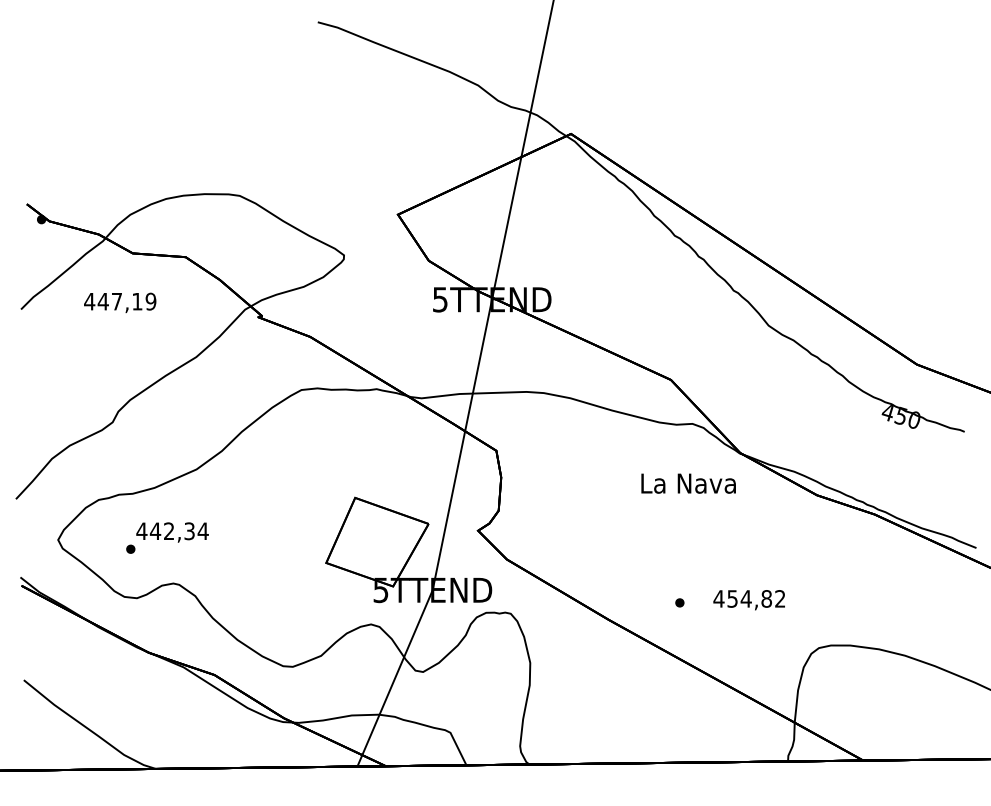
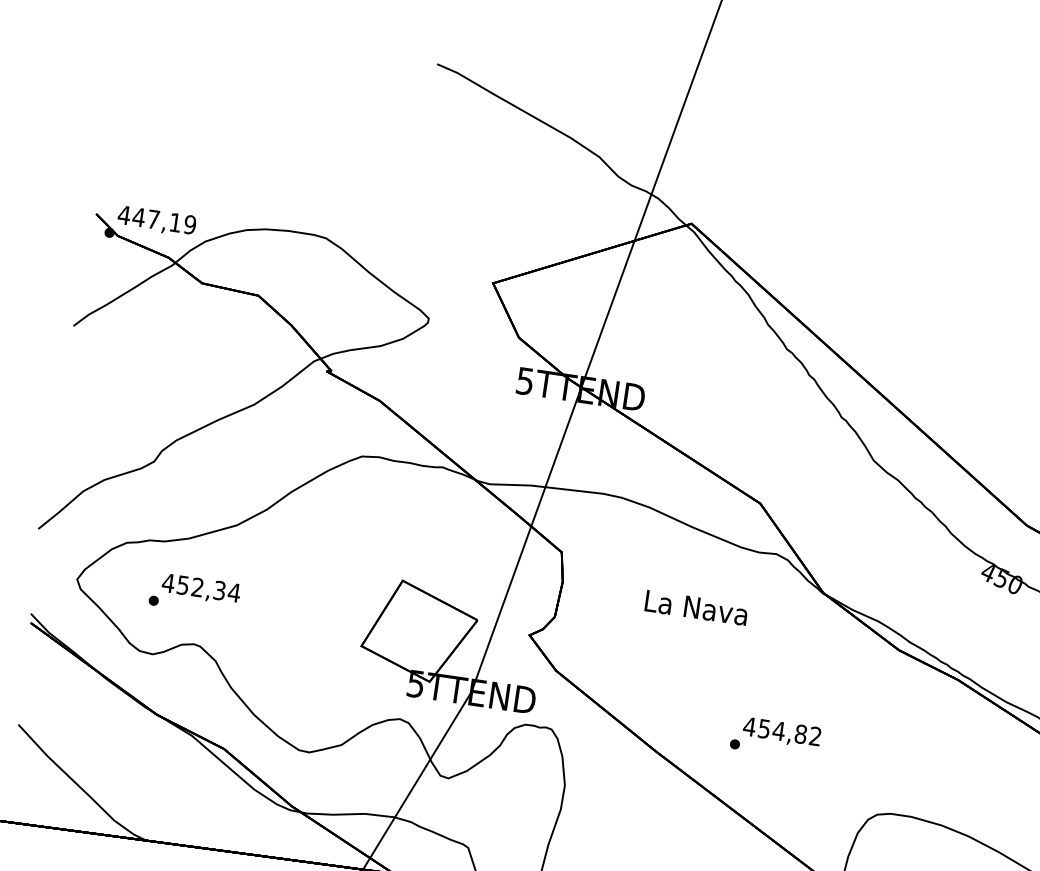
text: (120, 302) -> (157, 220), moved
text: (688, 483) -> (696, 607), moved
text: (155, 531) -> (183, 585), 442,34 -> 452,34
text: (748, 600) -> (781, 733), moved

